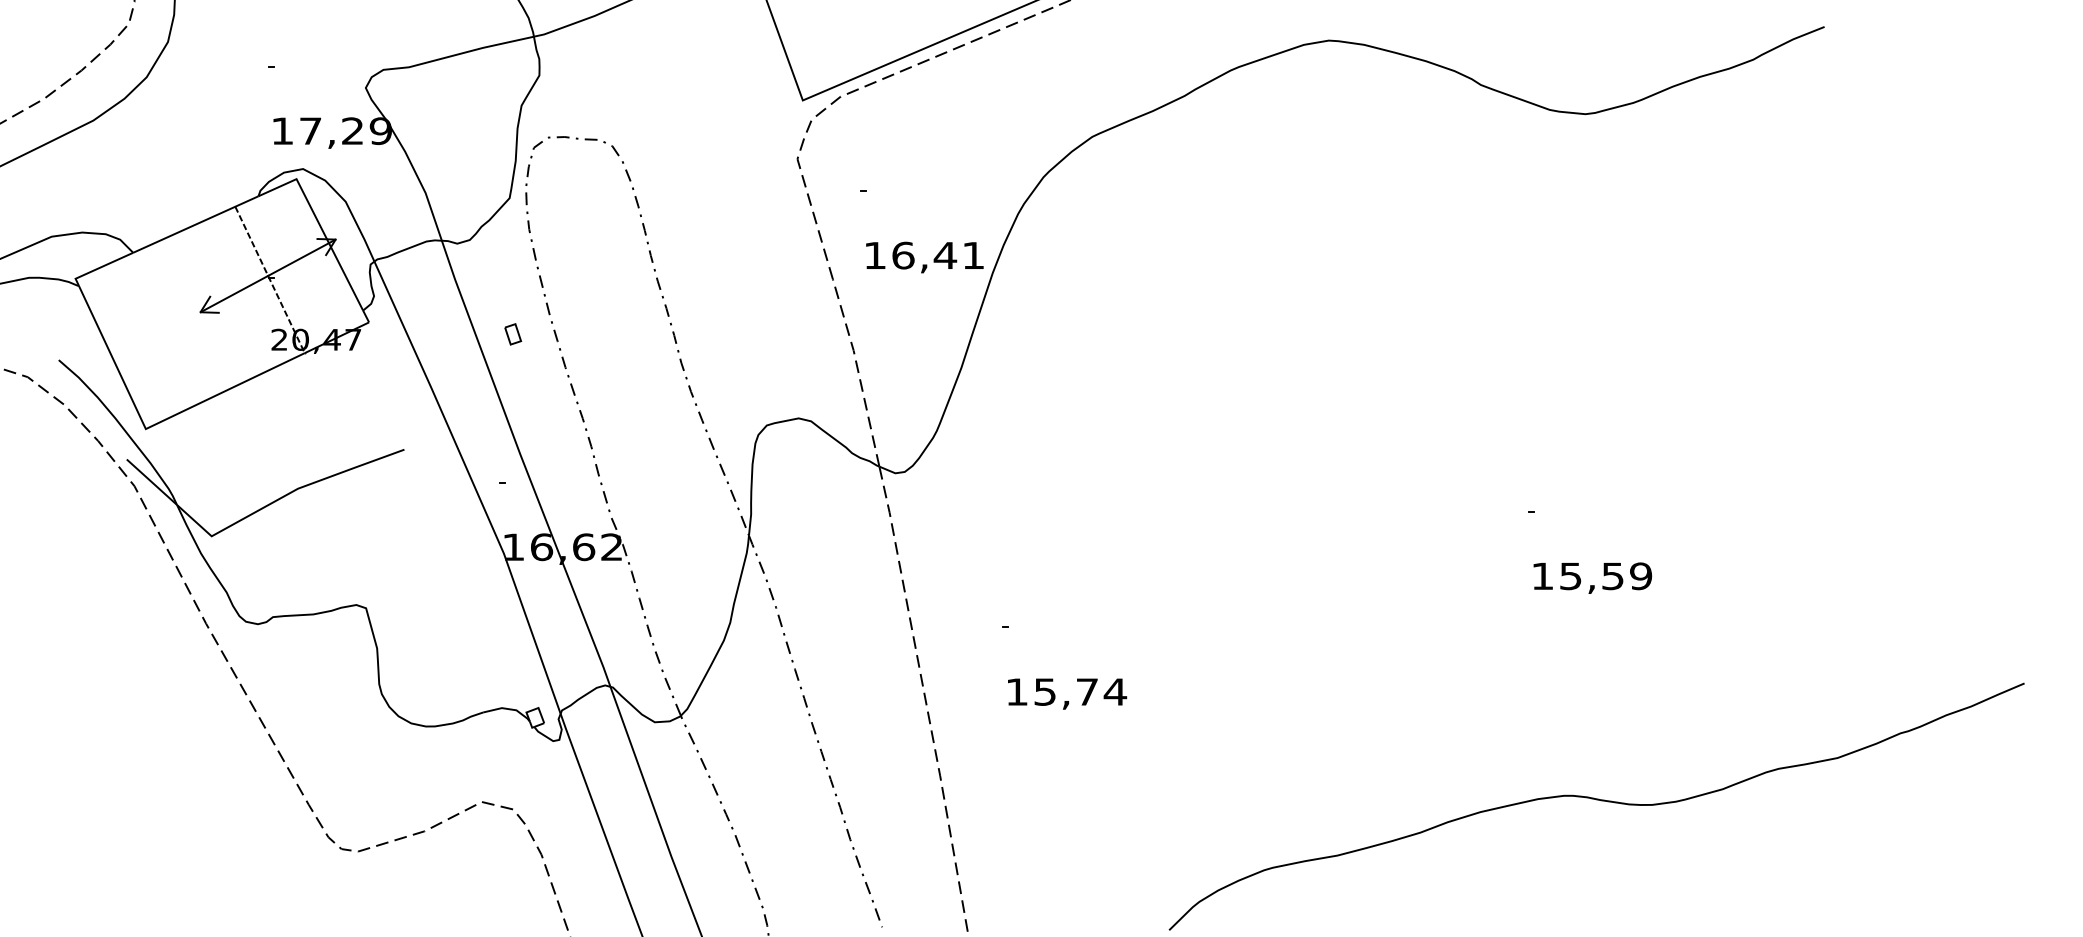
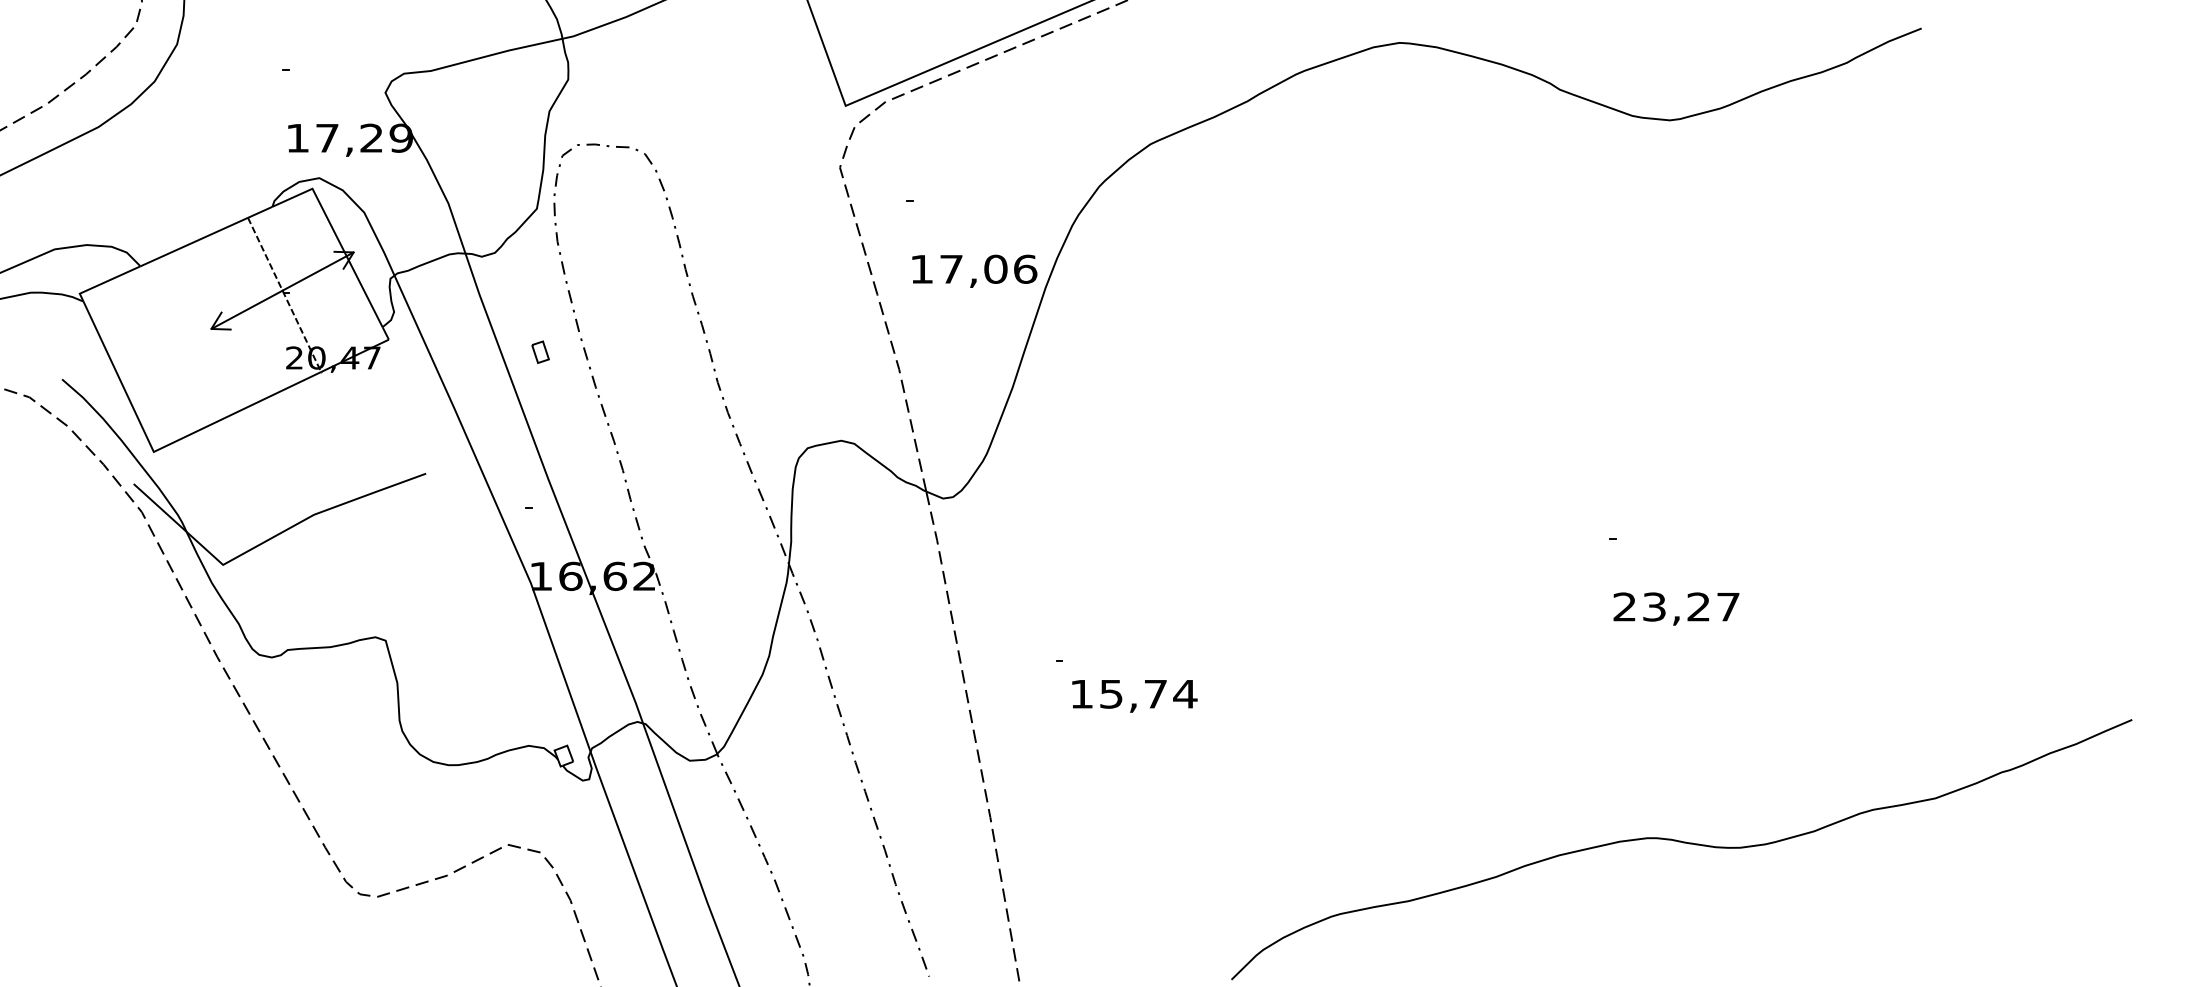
text: (938, 255) -> (988, 269), 16,41 -> 17,06
text: (1592, 576) -> (1677, 607), 15,59 -> 23,27
text: (1067, 693) -> (1134, 695), moved

